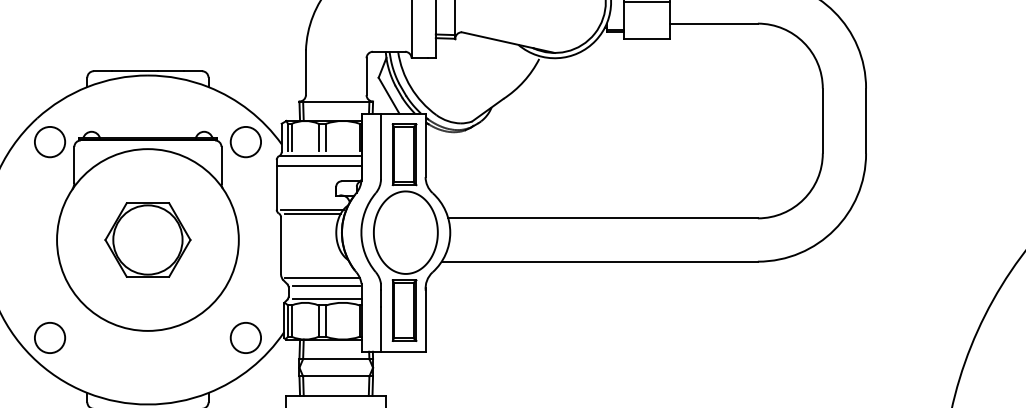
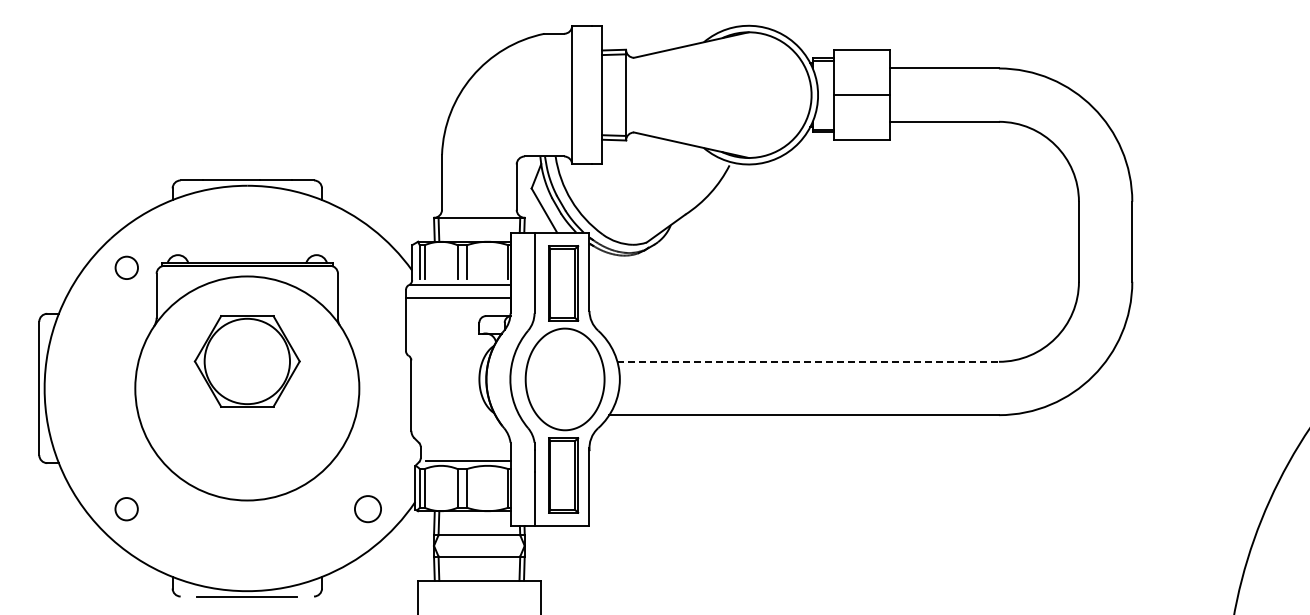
circle: (49, 141) -> (126, 267), size x0.6
circle: (245, 141) -> (367, 267), removed
line: (312, 210) -> (449, 351), removed
line: (312, 214) -> (450, 356), removed
line: (603, 218) -> (808, 361), solid -> dashed
part: (147, 240) -> (246, 361), moved
line: (322, 278) -> (462, 435), removed
line: (326, 285) -> (467, 444), removed
circle: (49, 337) -> (126, 508), size x0.6
circle: (245, 337) -> (367, 508), size x0.7

